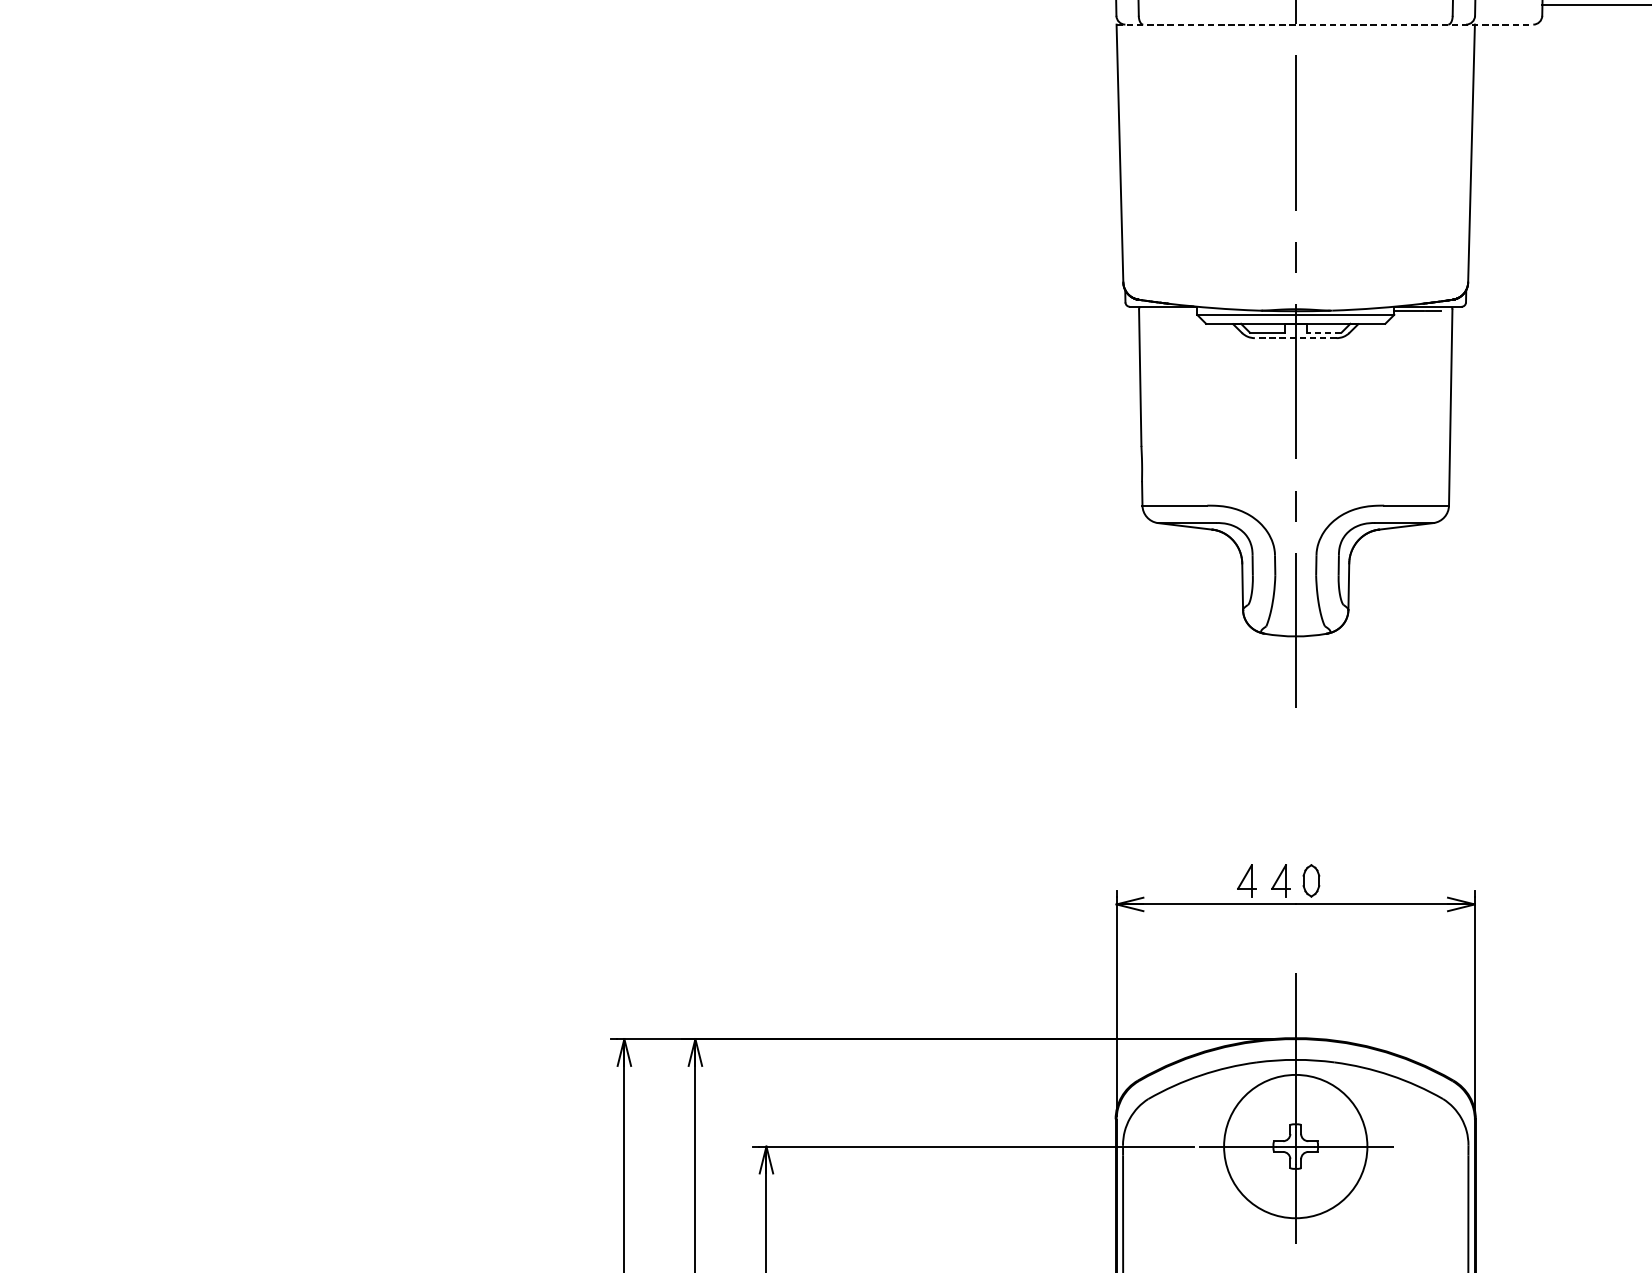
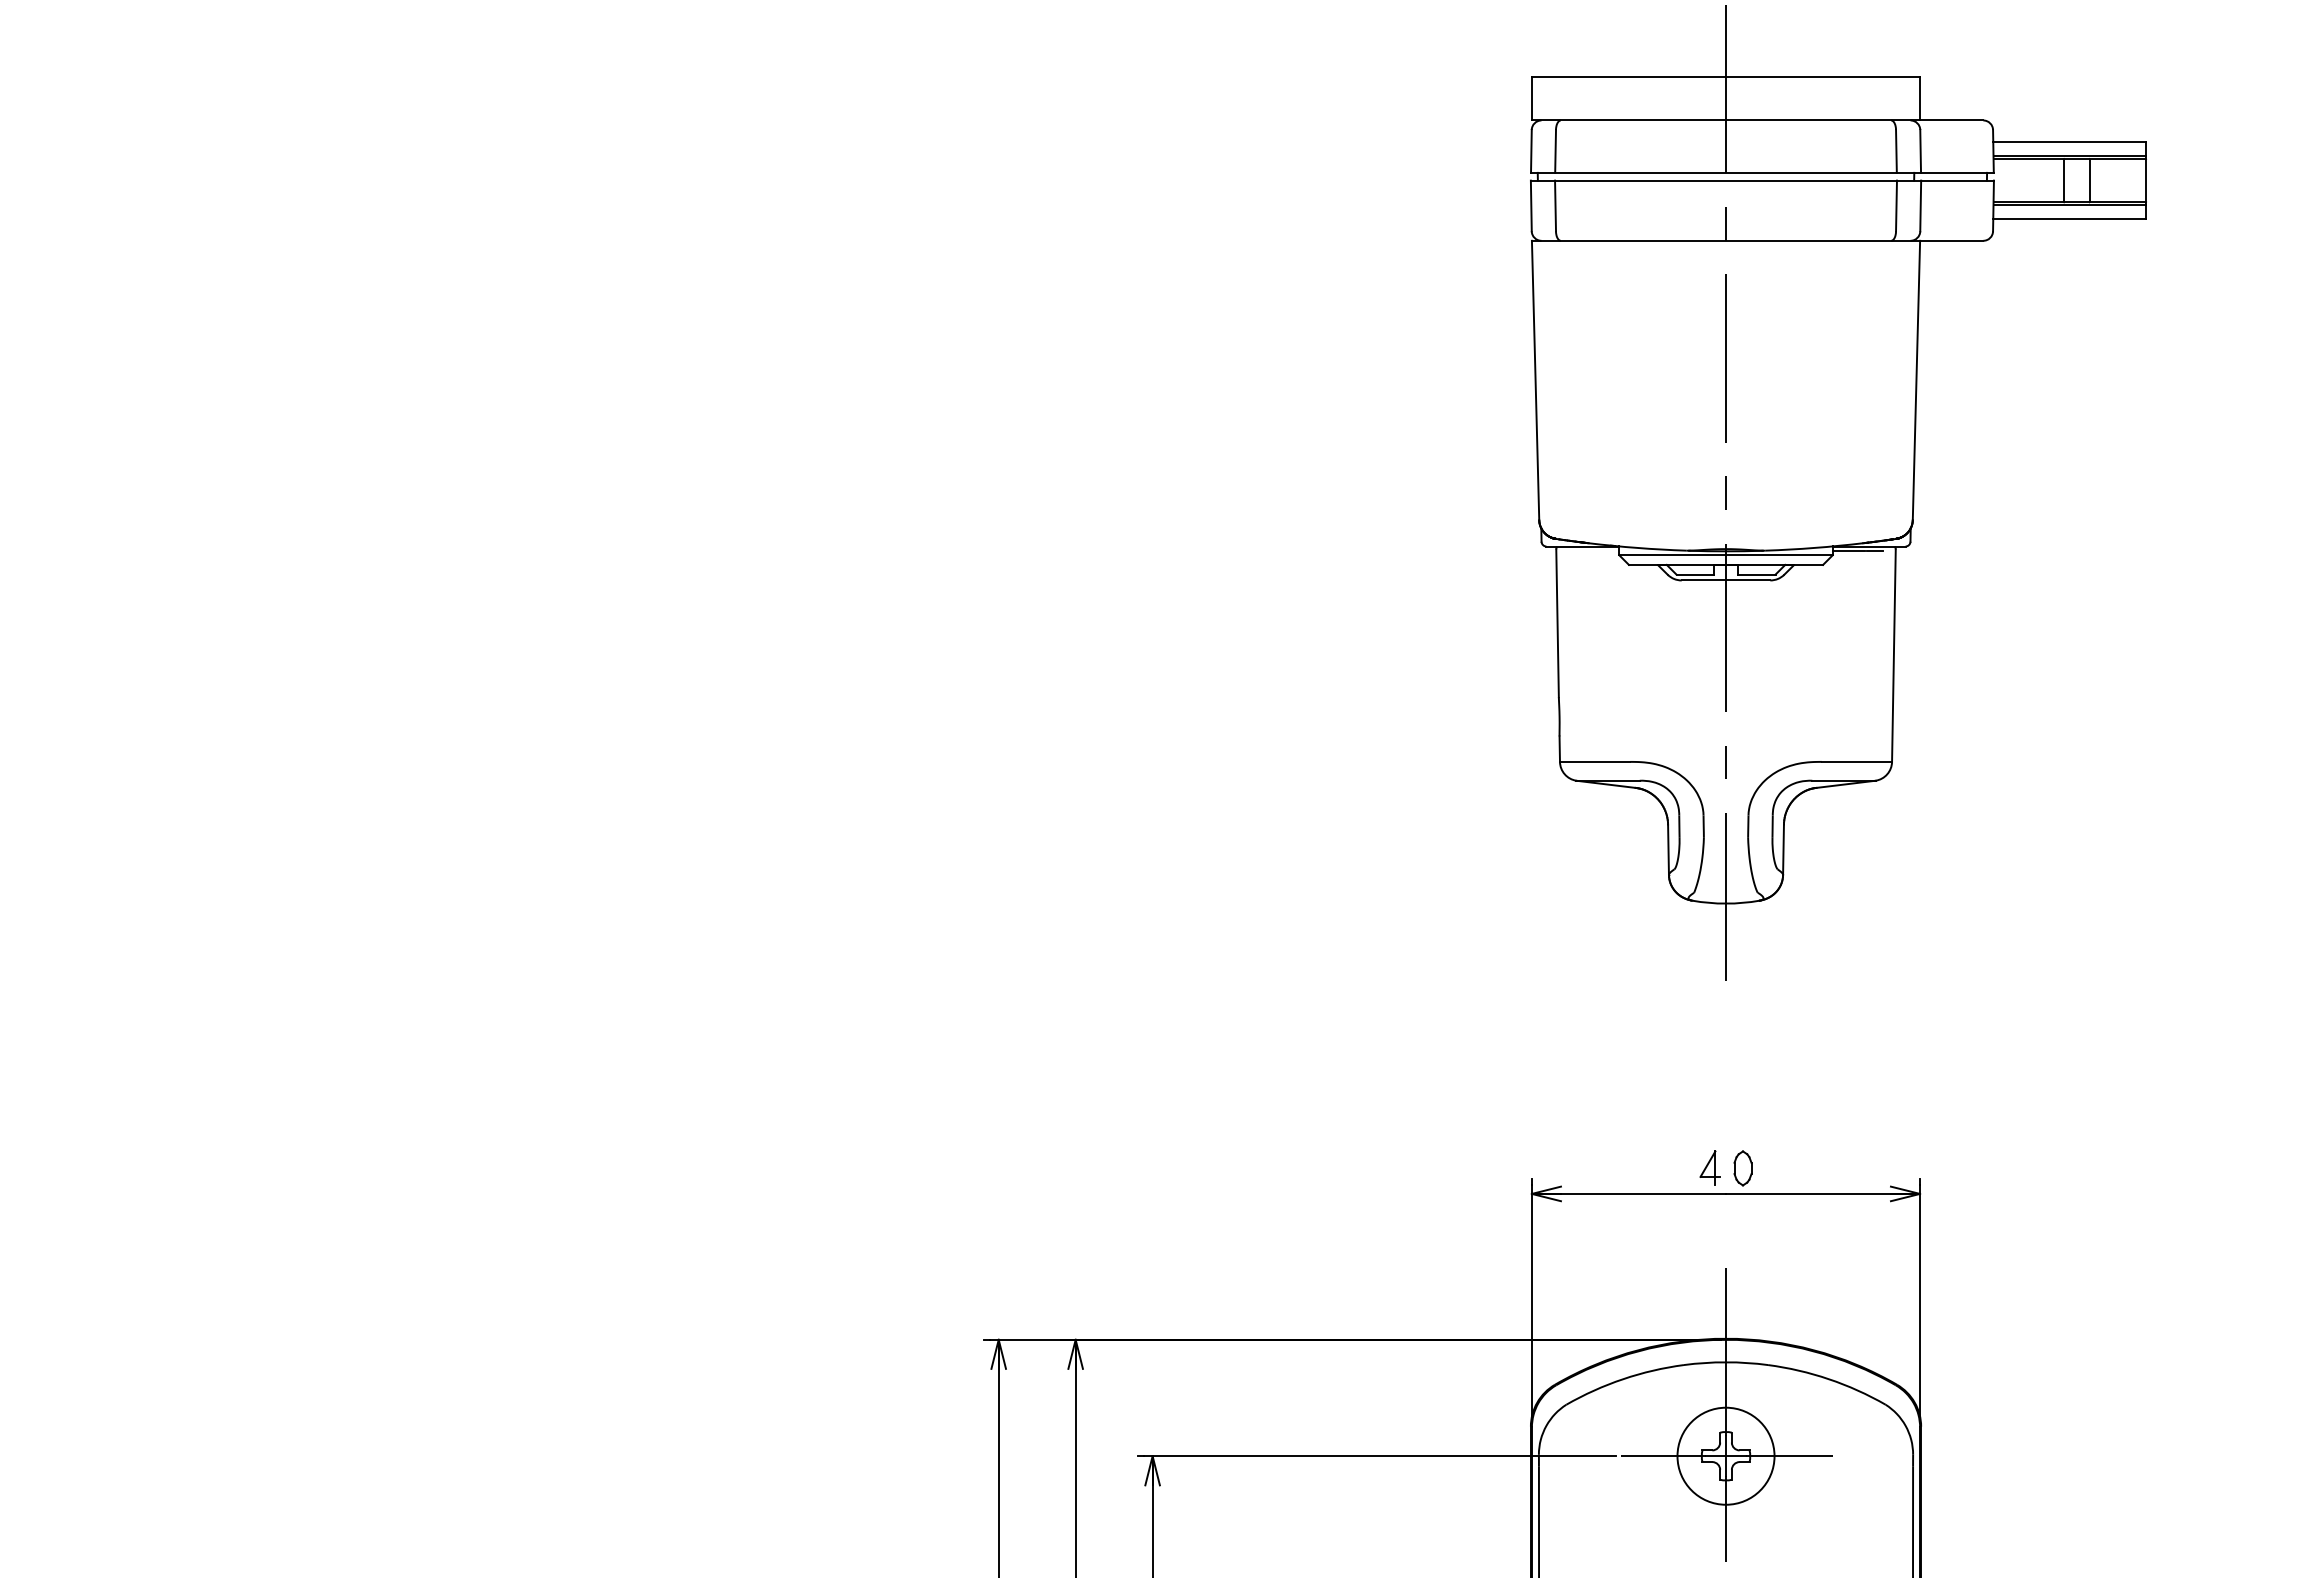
line: (1324, 24) -> (1757, 240), dashed -> solid
line: (1323, 332) -> (1756, 574), dashed -> solid
line: (1295, 338) -> (1725, 580), dashed -> solid
part: (1246, 880) -> (1672, 1167), removed
circle: (1295, 1145) -> (1725, 1455), size x0.62

